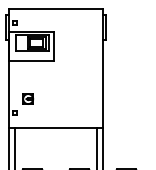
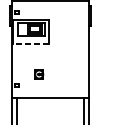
line: (31, 61) -> (30, 43), solid -> dashed
part: (28, 98) -> (39, 74), moved

